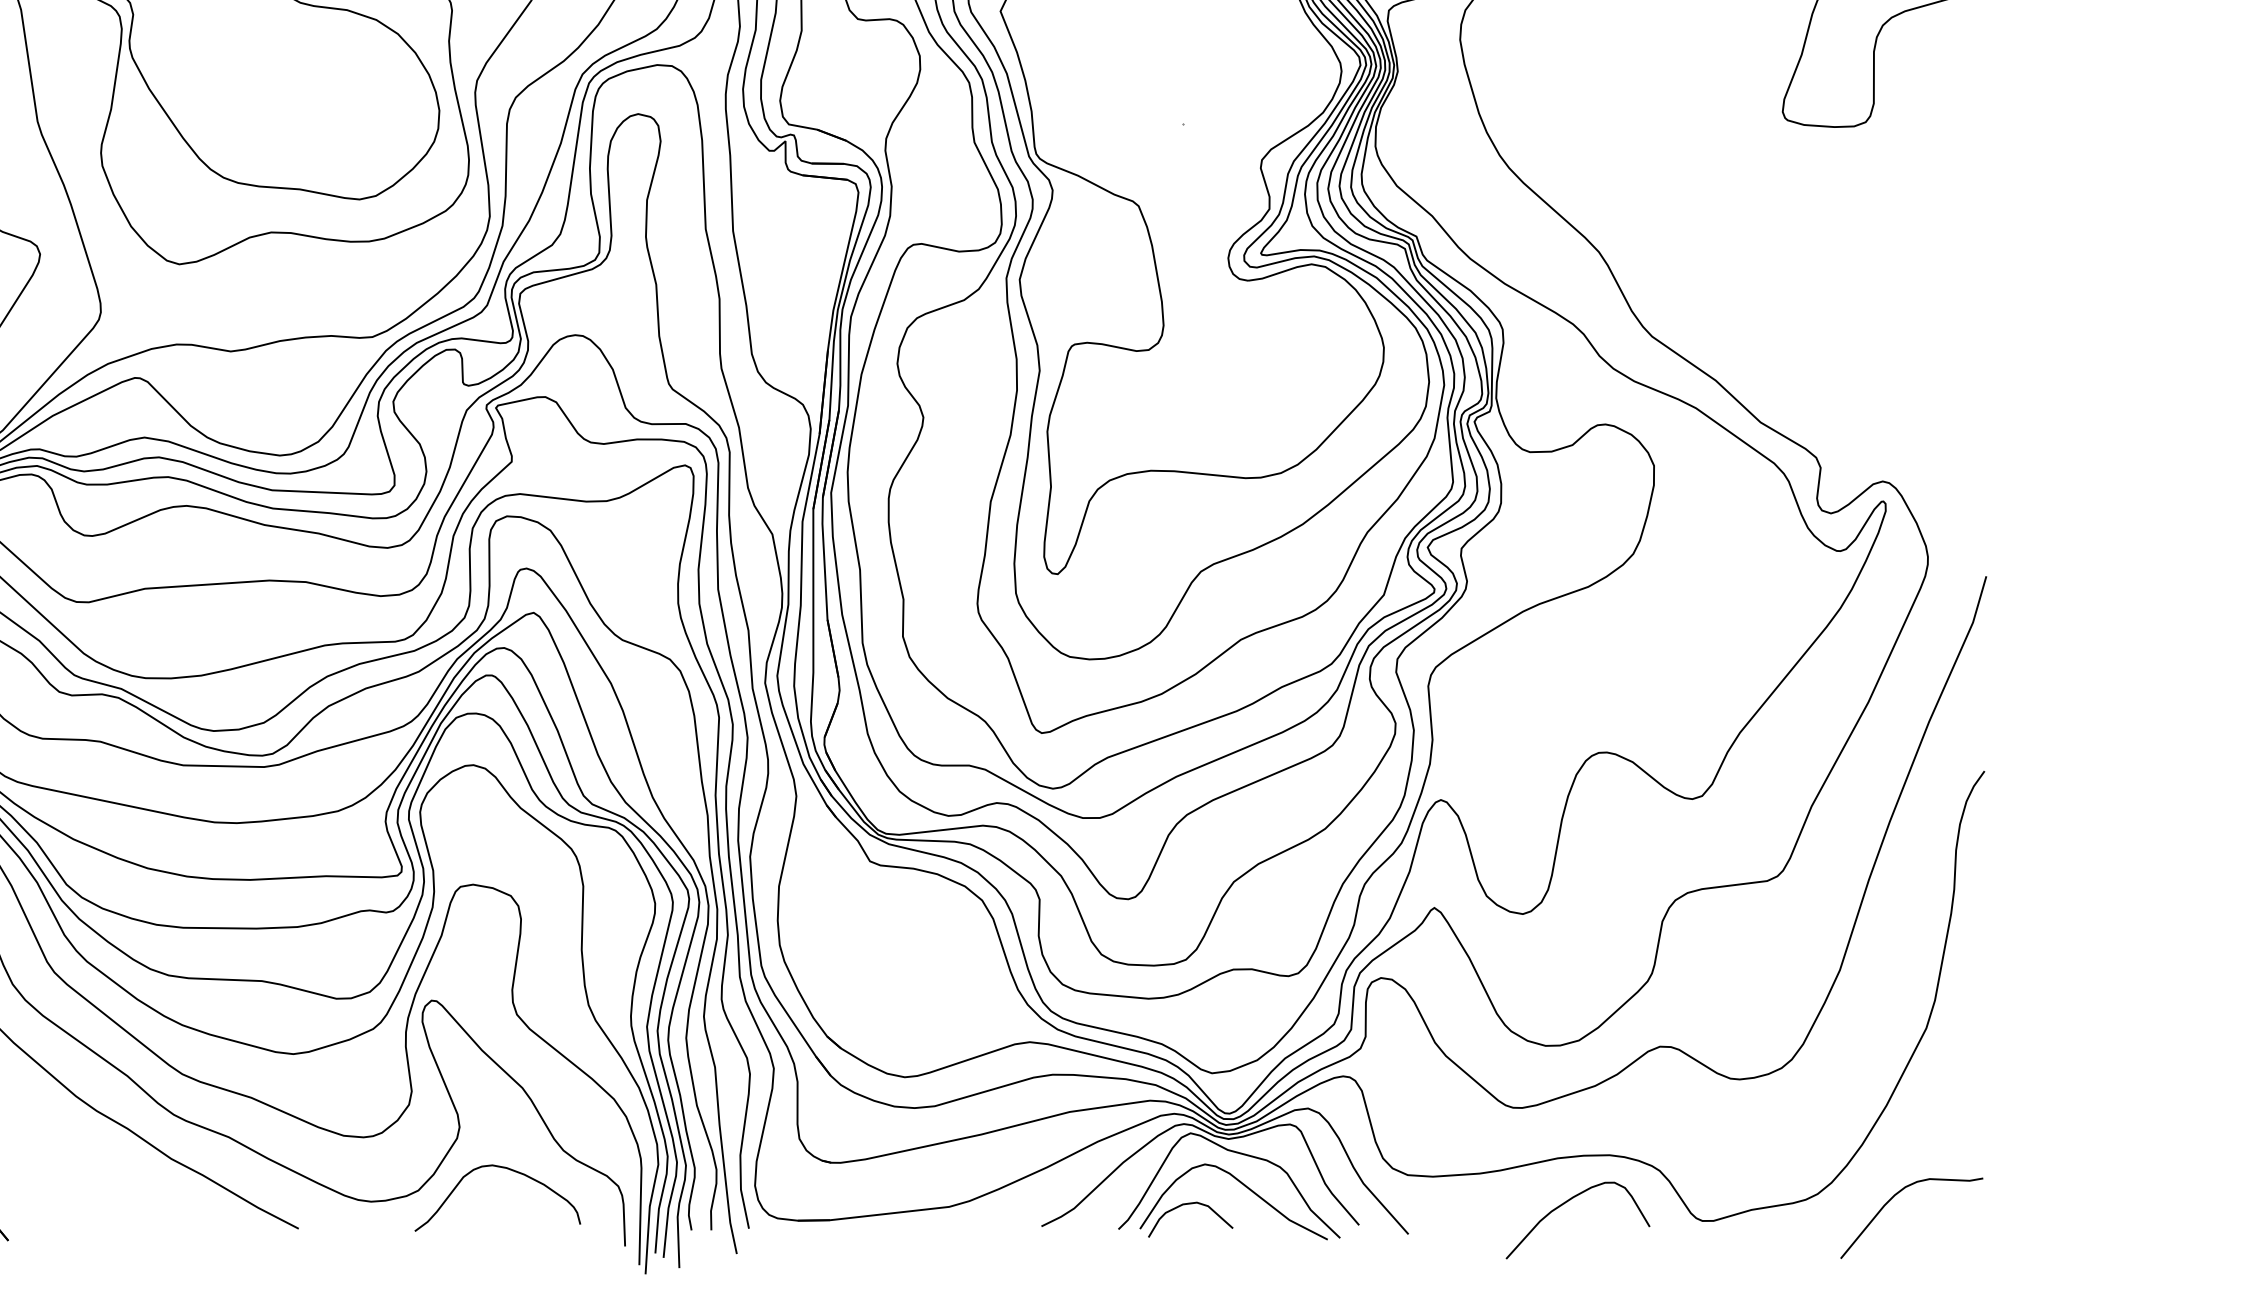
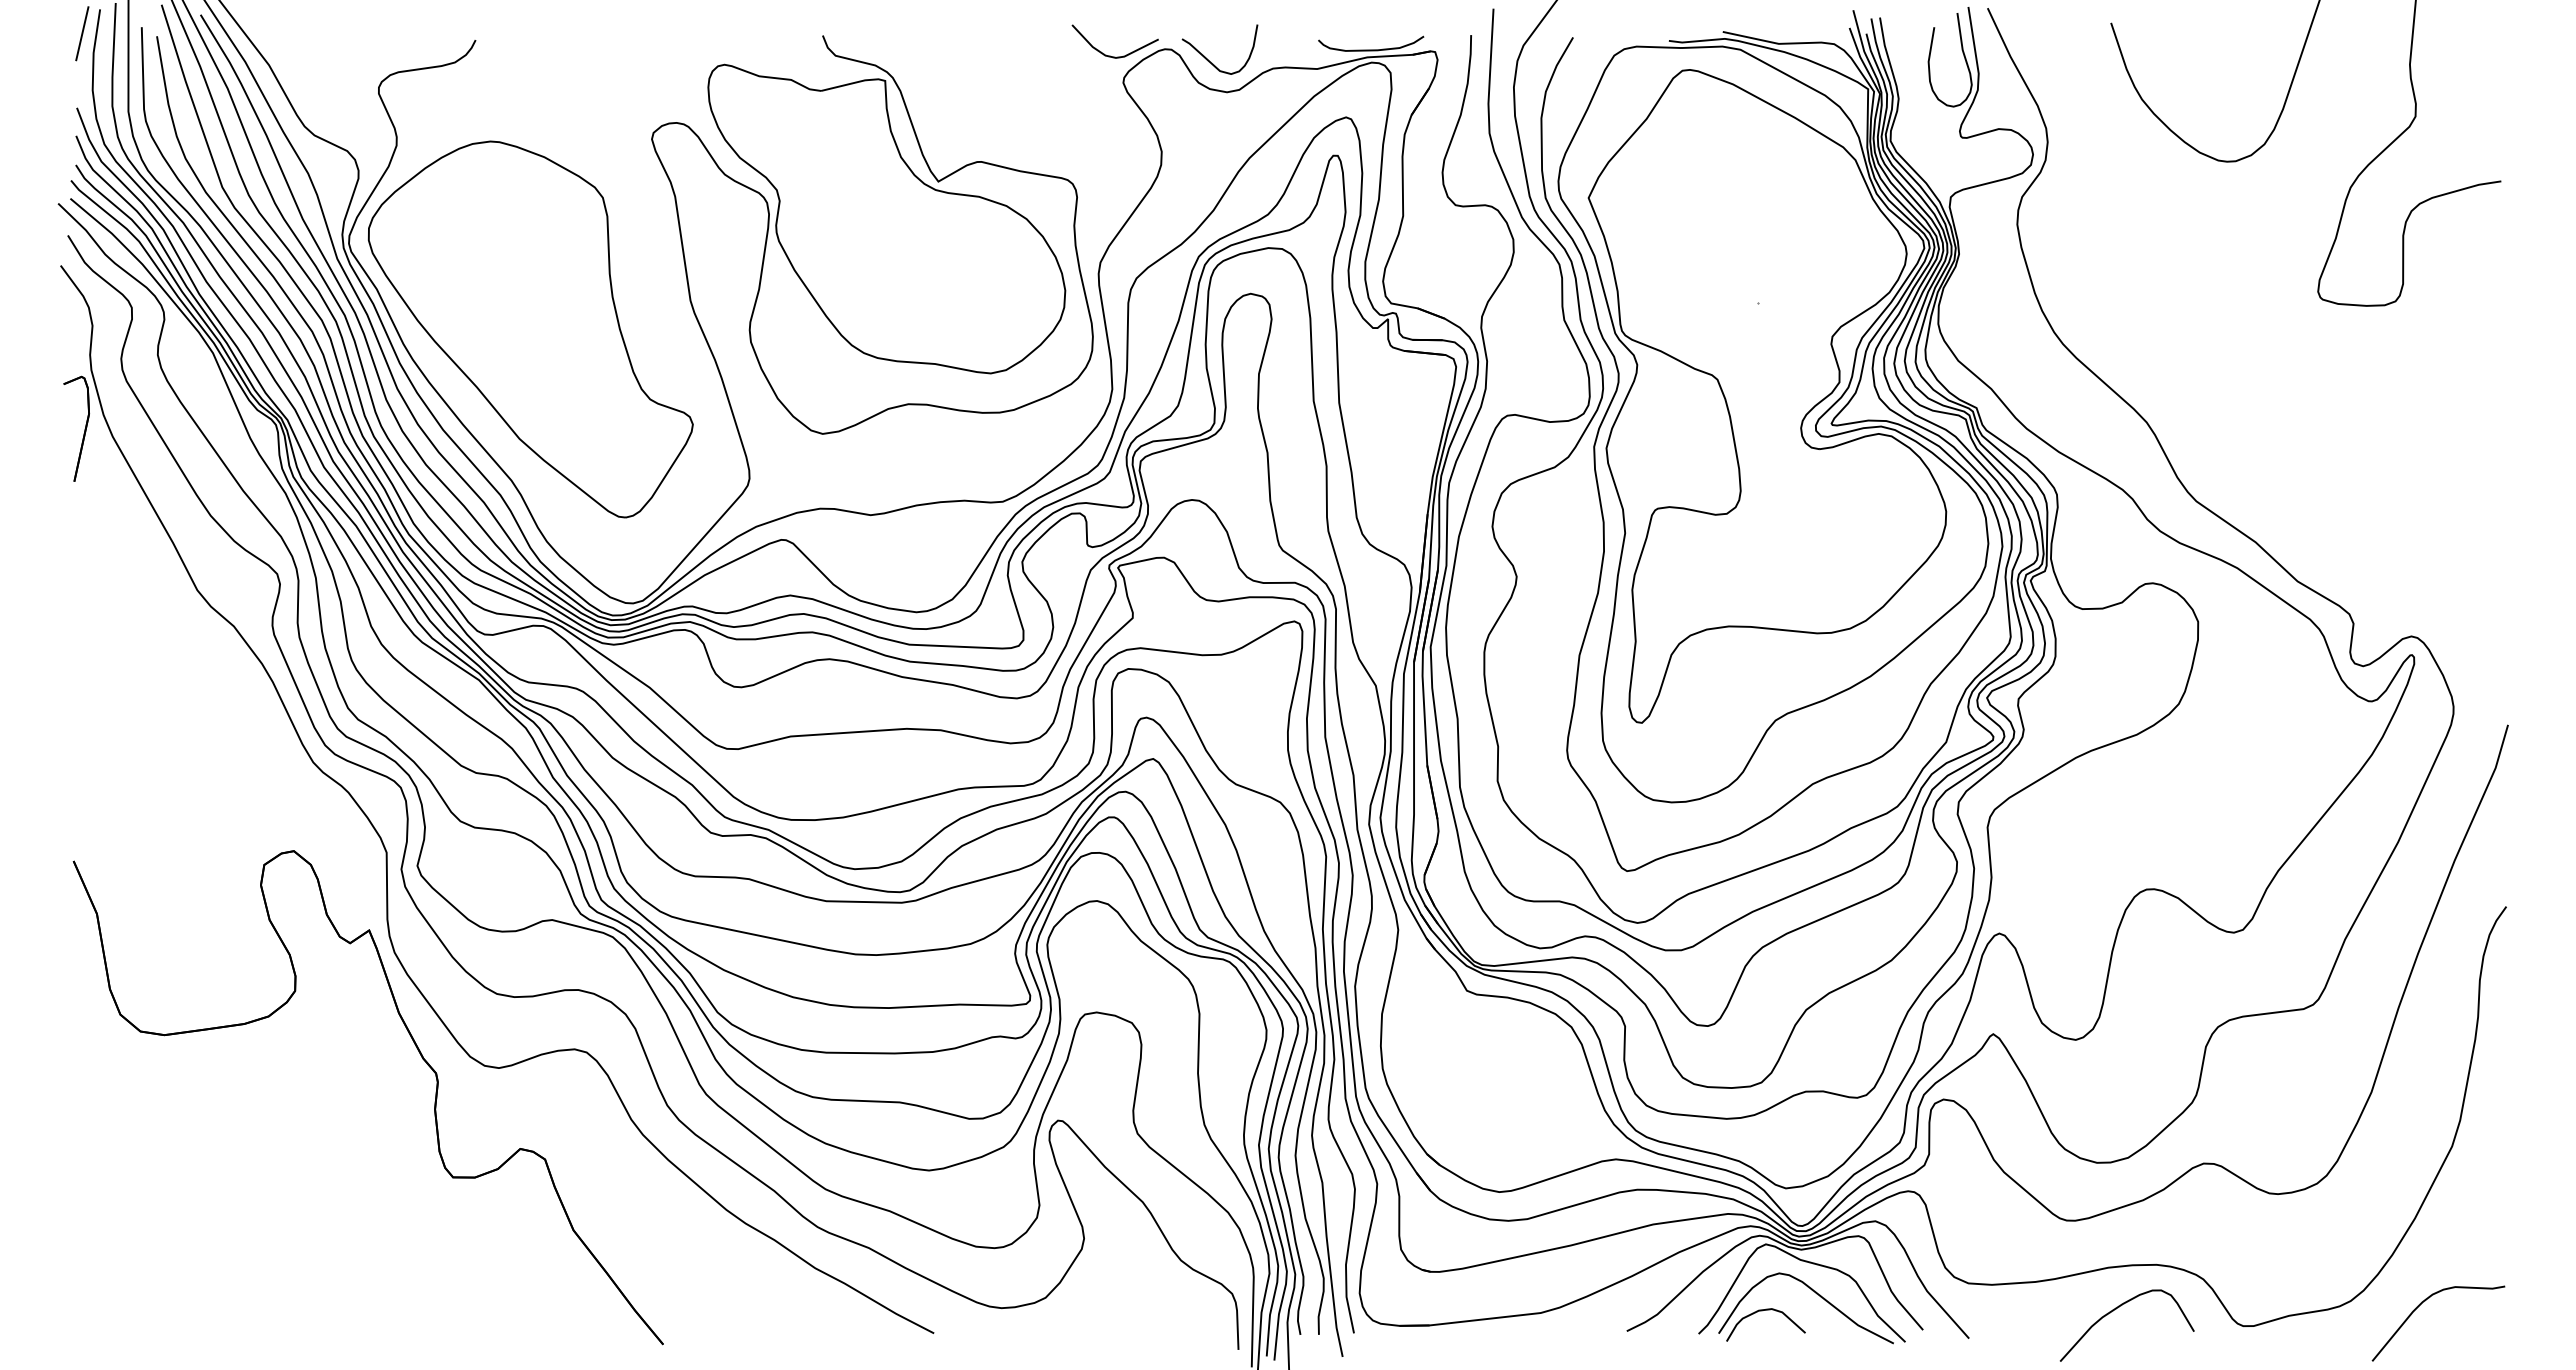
curve: (503, 1168) -> (1125, 1277), removed

